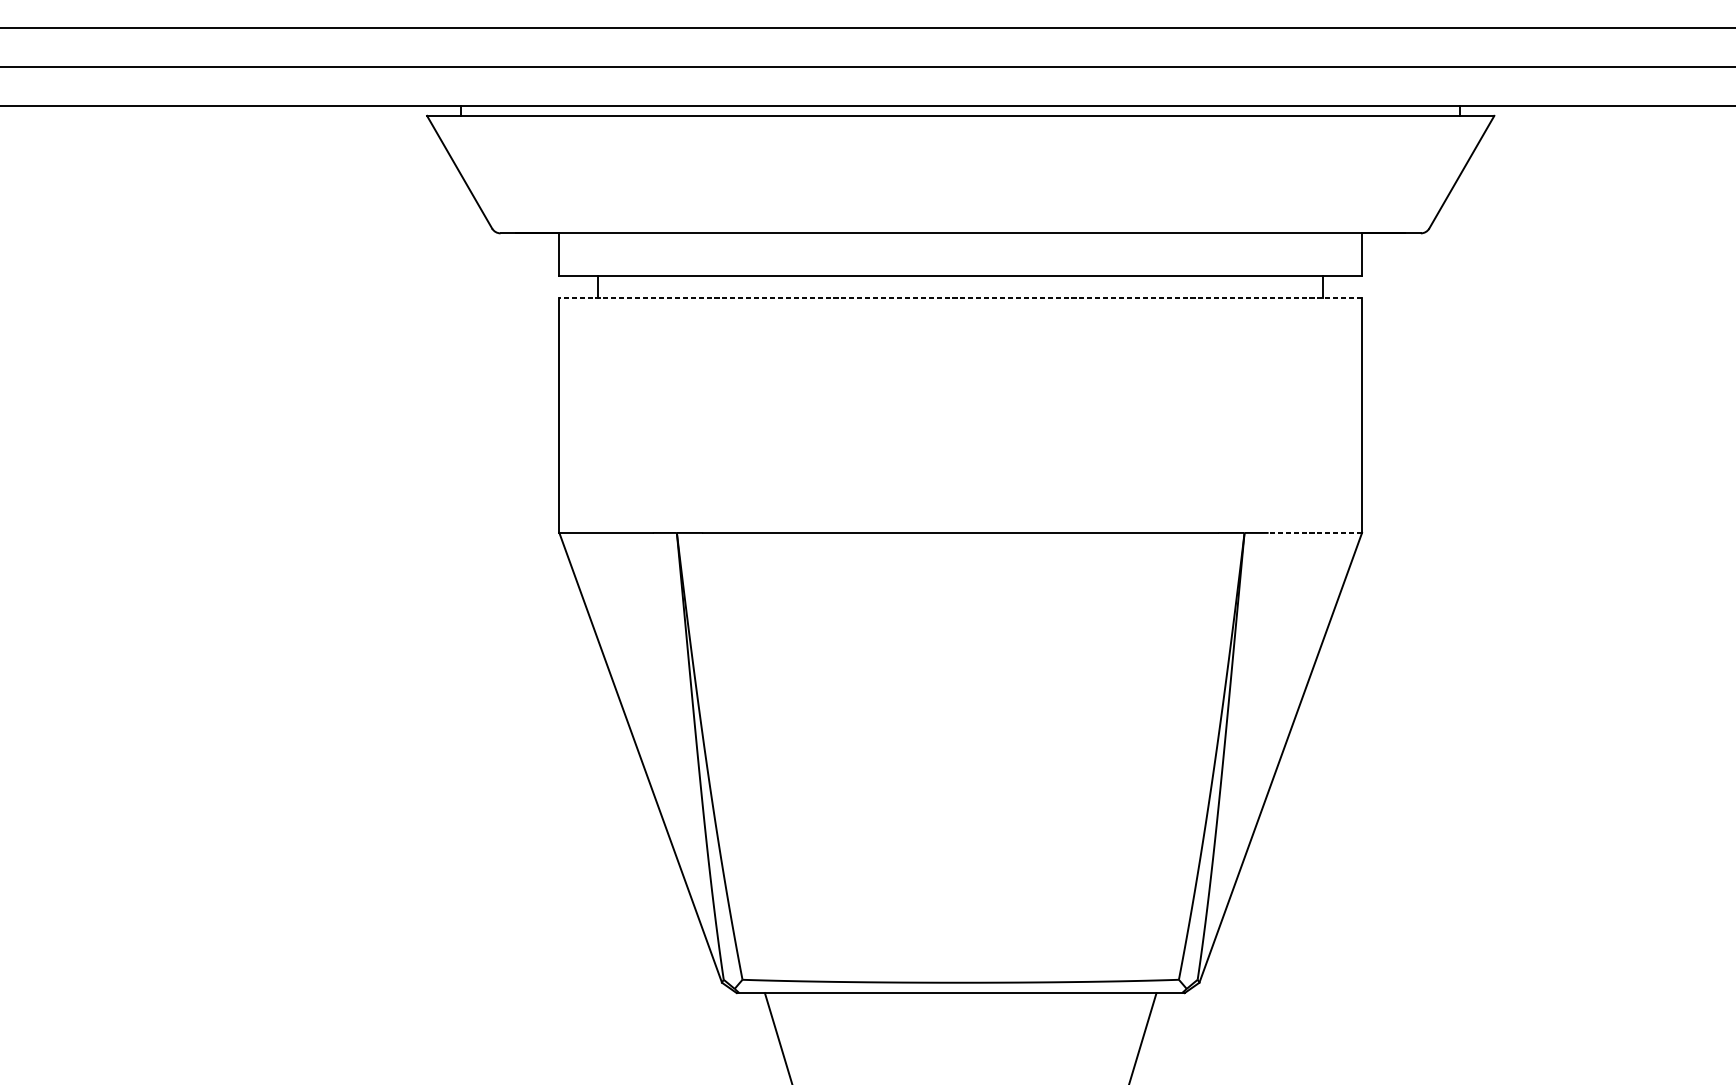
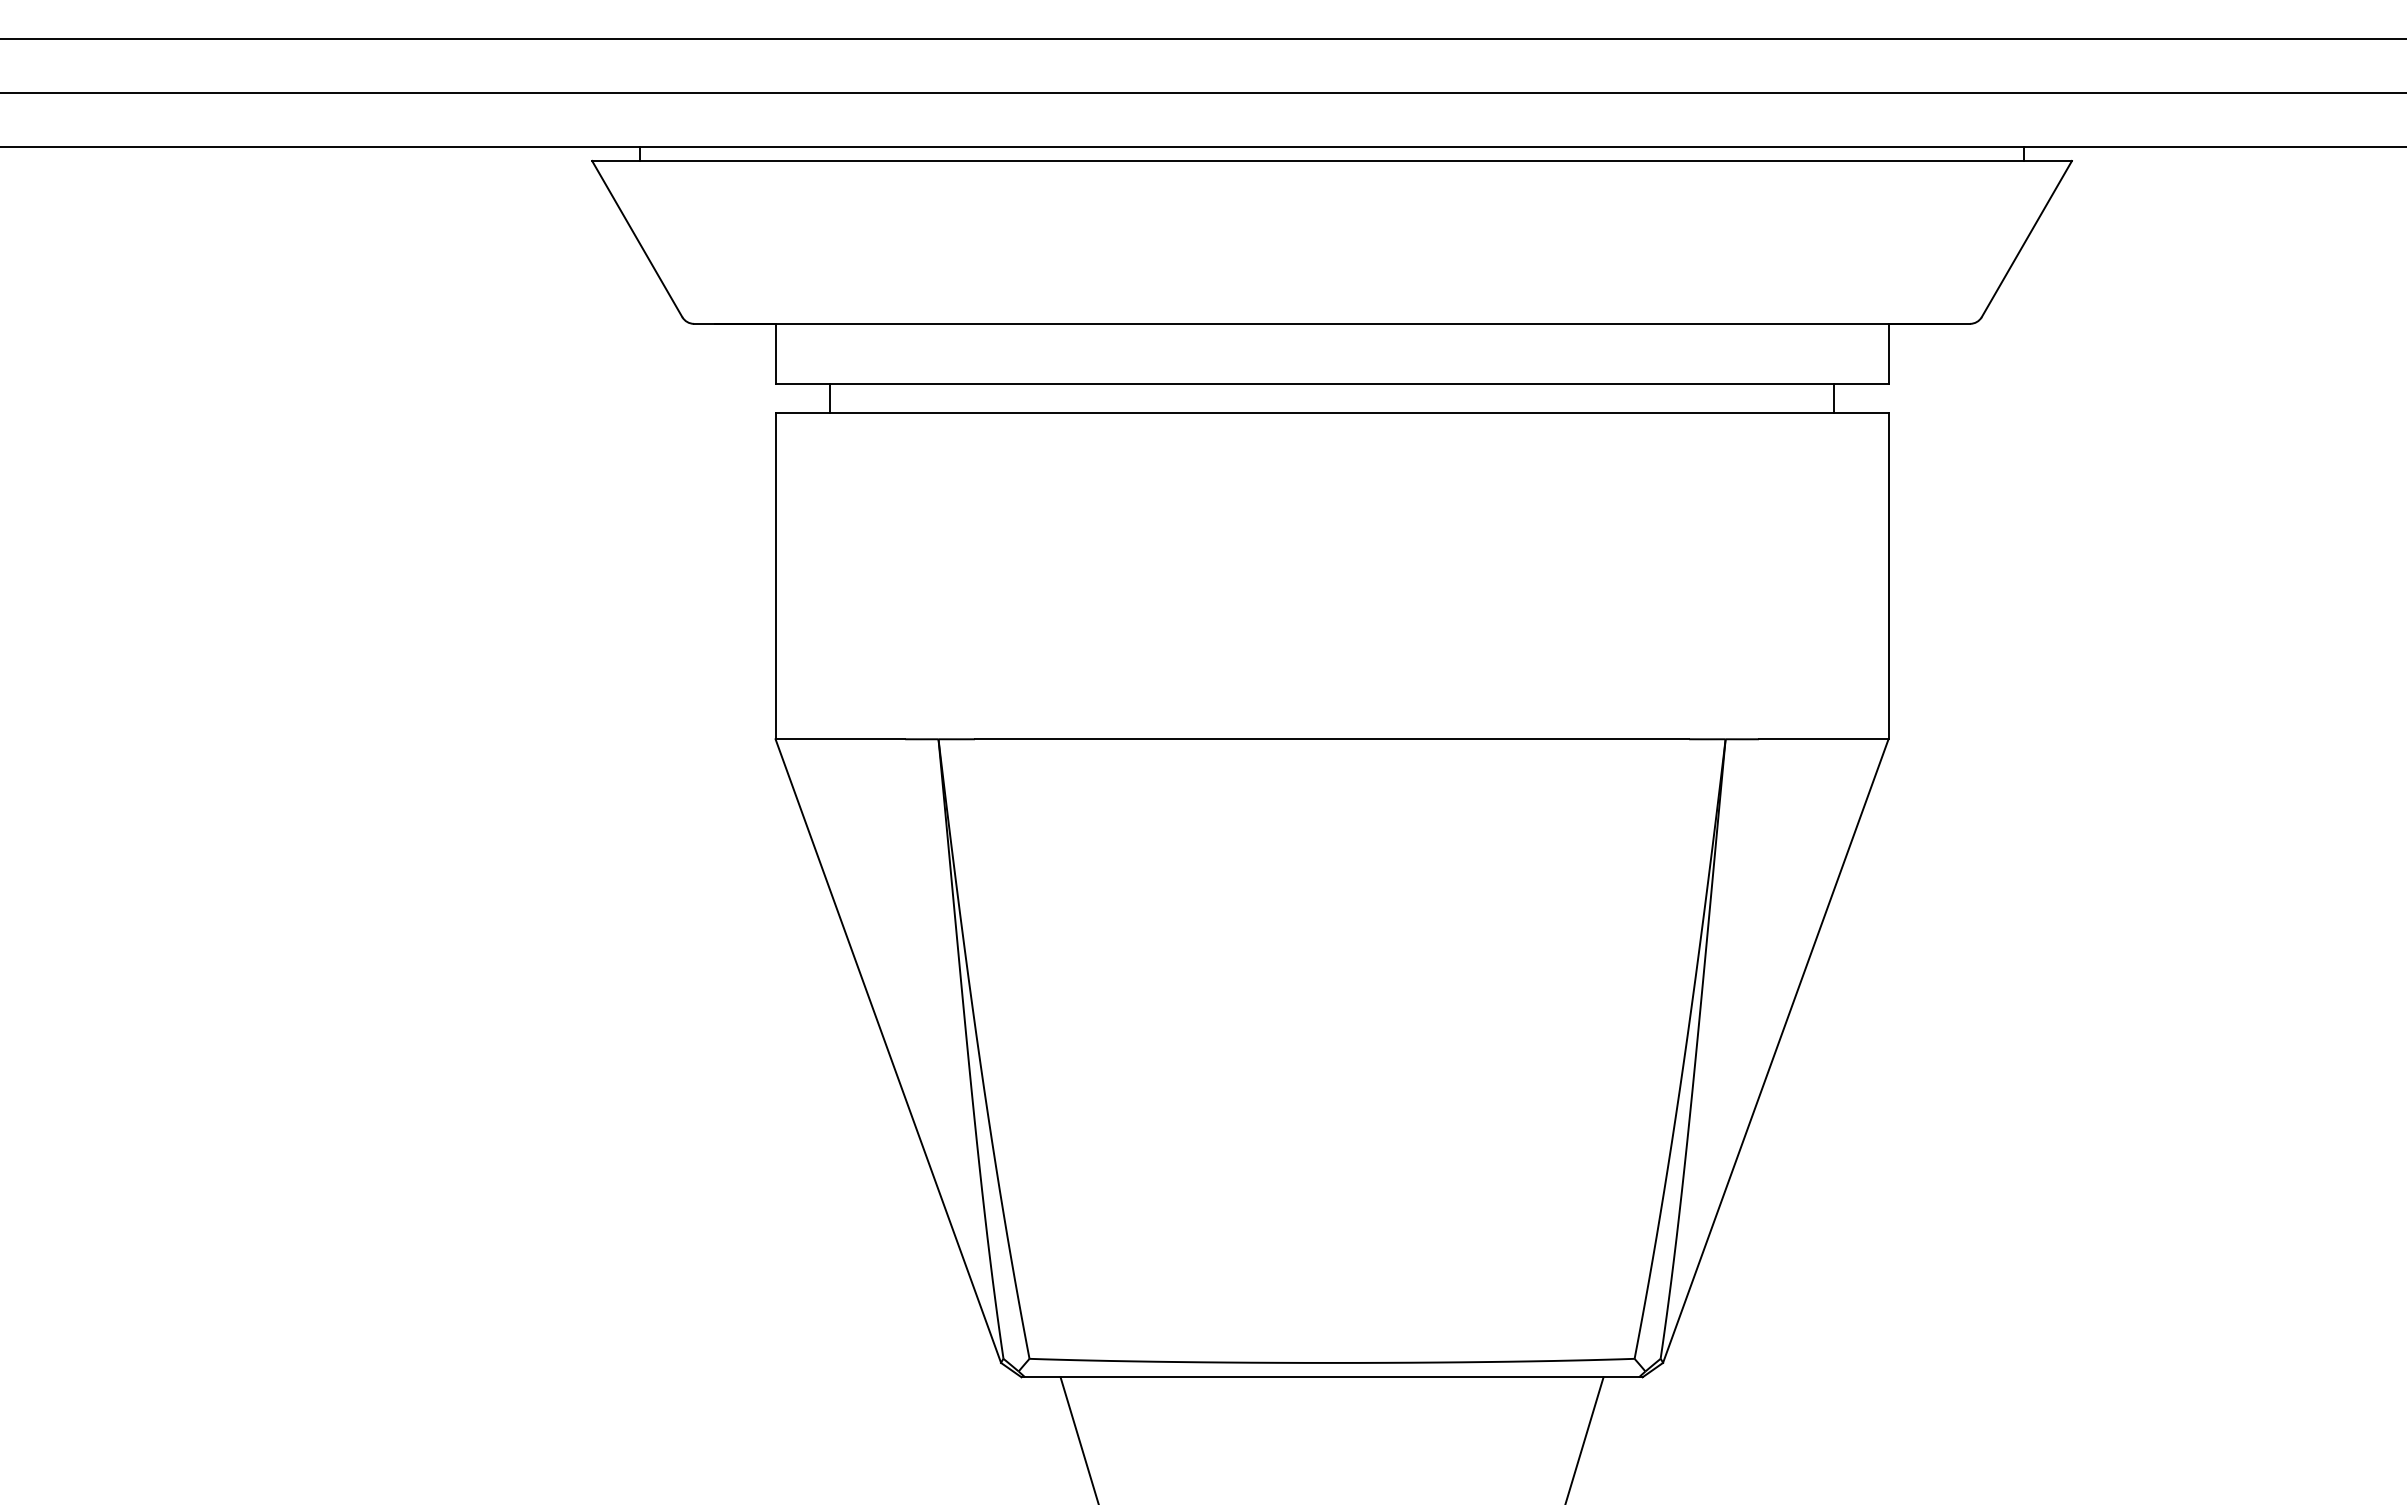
line: (961, 298) -> (1332, 413), dashed -> solid
line: (1315, 533) -> (1823, 739), dashed -> solid

